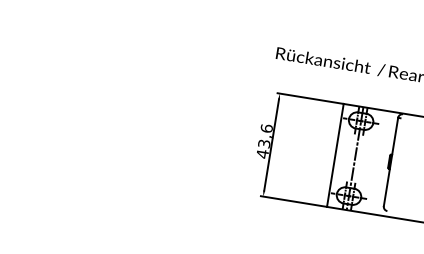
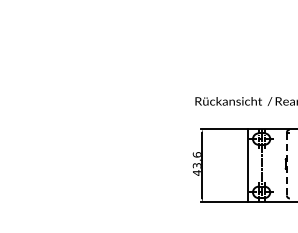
line: (390, 161) -> (286, 163), solid -> dashed

